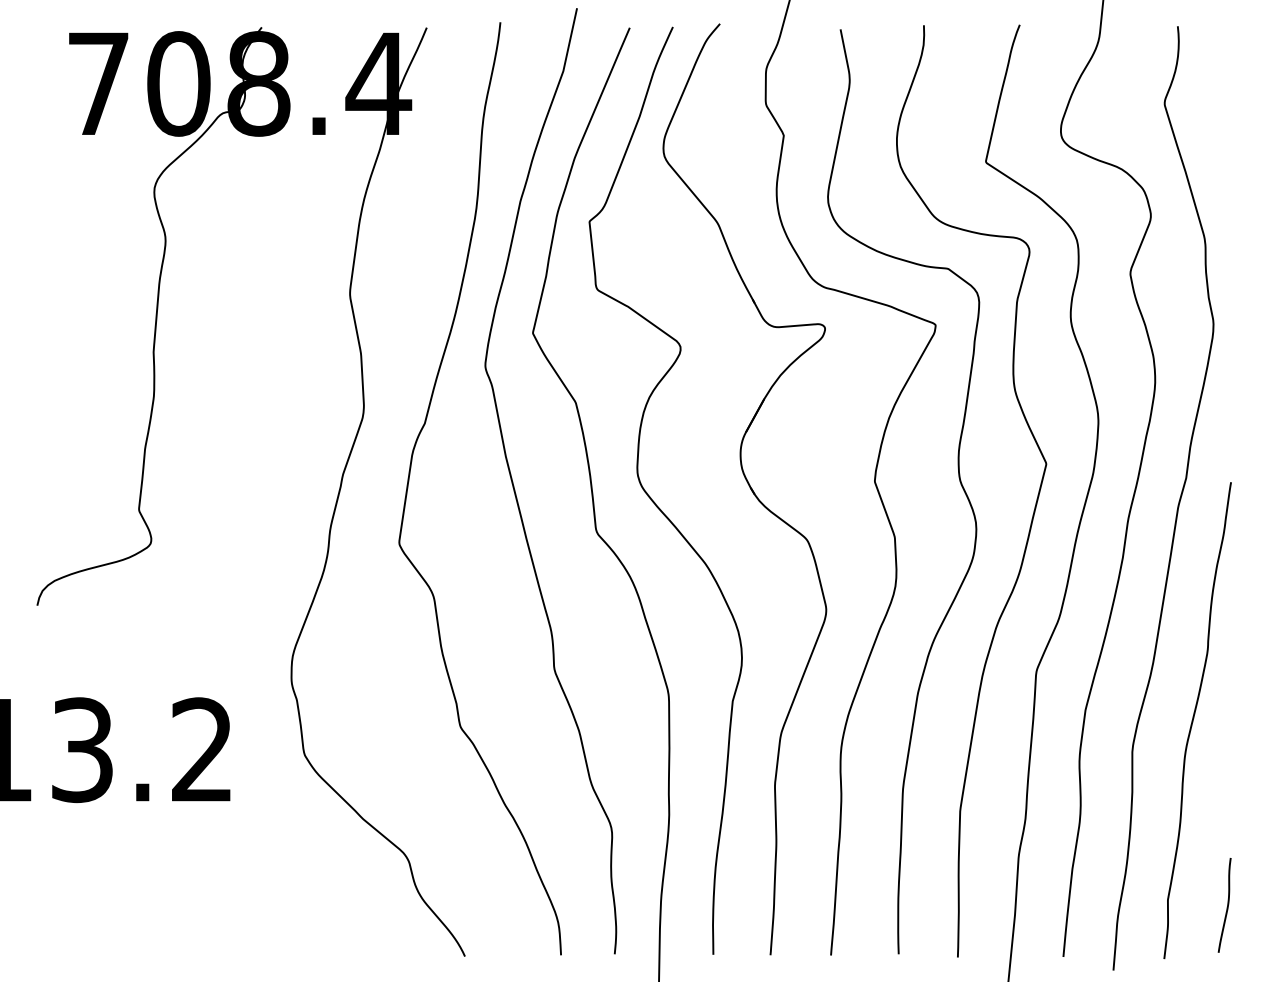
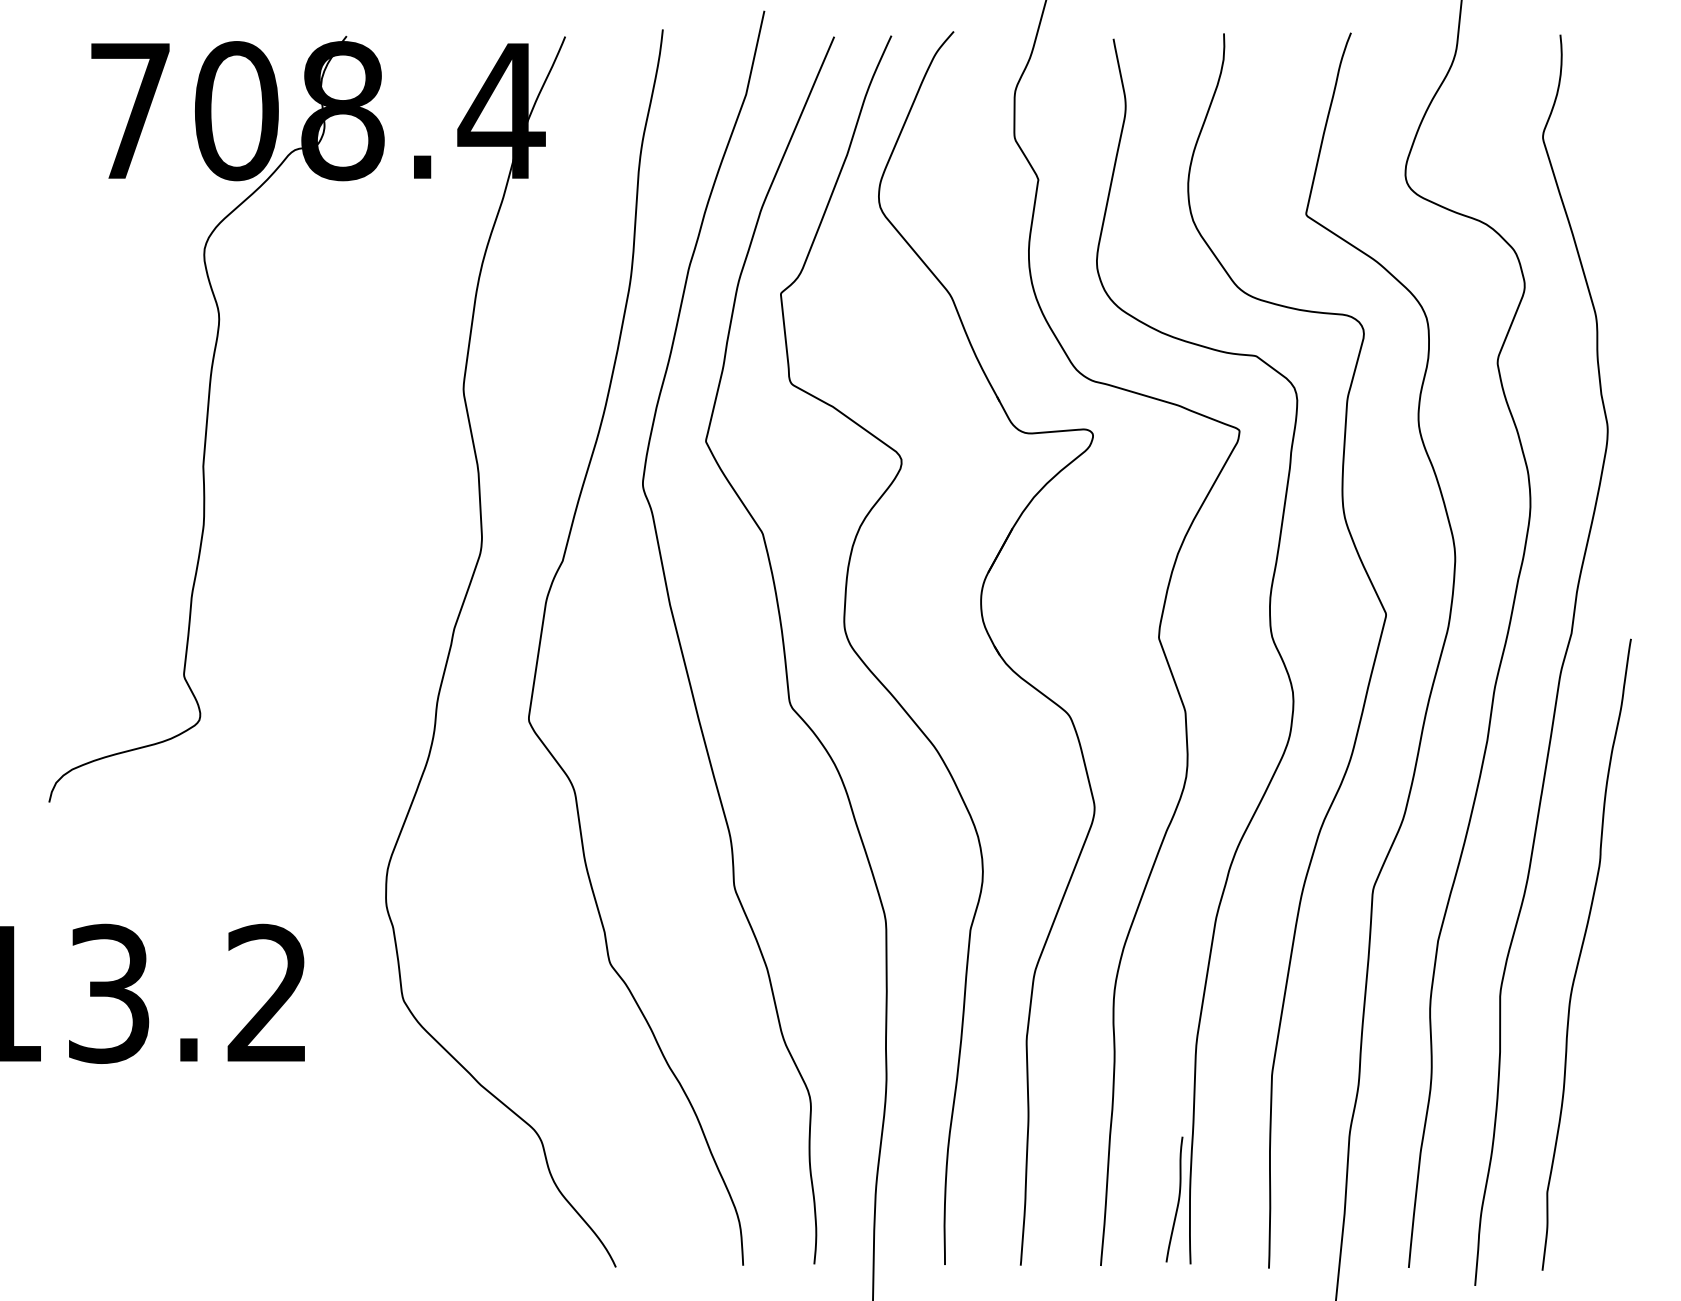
curve: (1226, 906) -> (1177, 1201), moved

